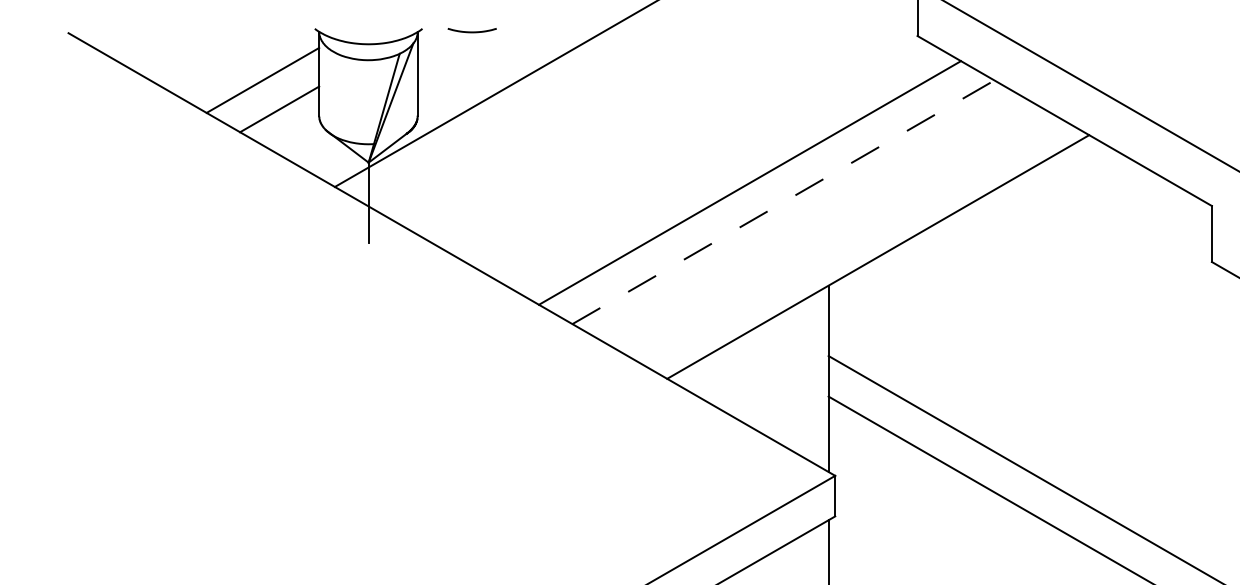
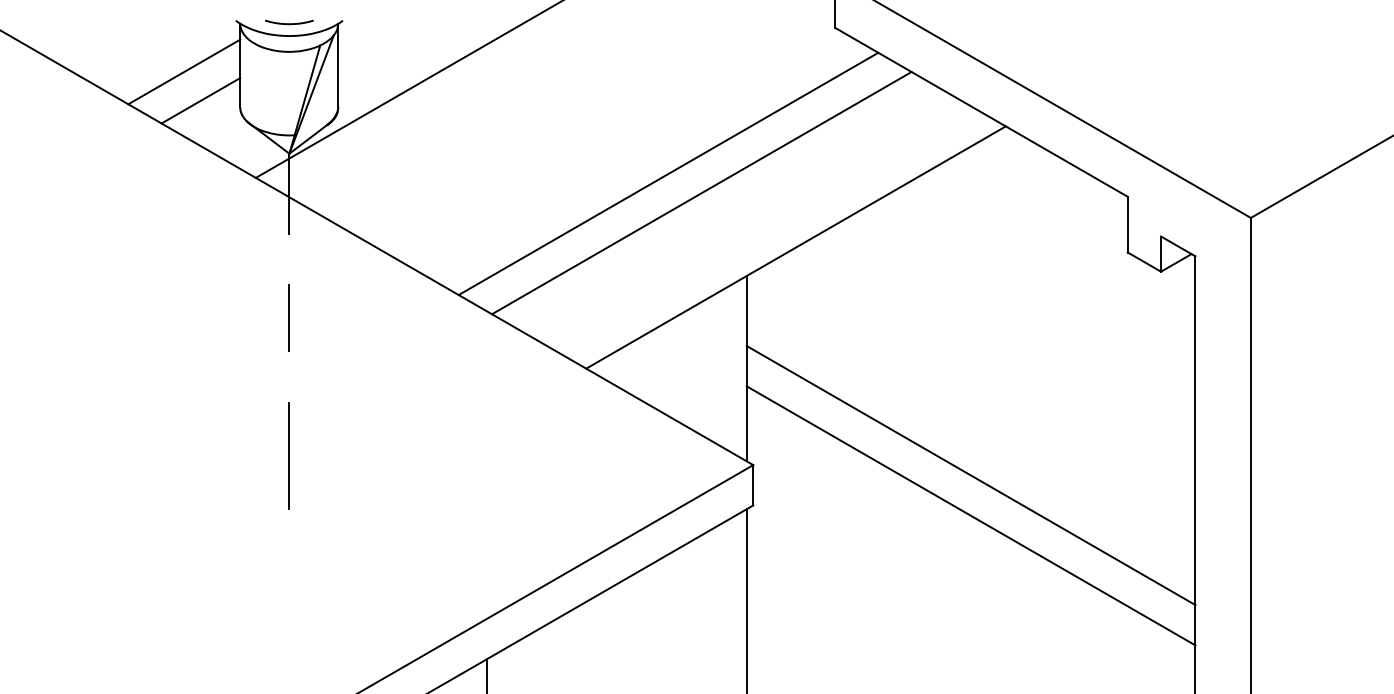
curve: (472, 31) -> (289, 23), moved
line: (784, 201) -> (702, 192), dashed -> solid
line: (367, 327) -> (288, 317), added
line: (368, 466) -> (289, 455), added

